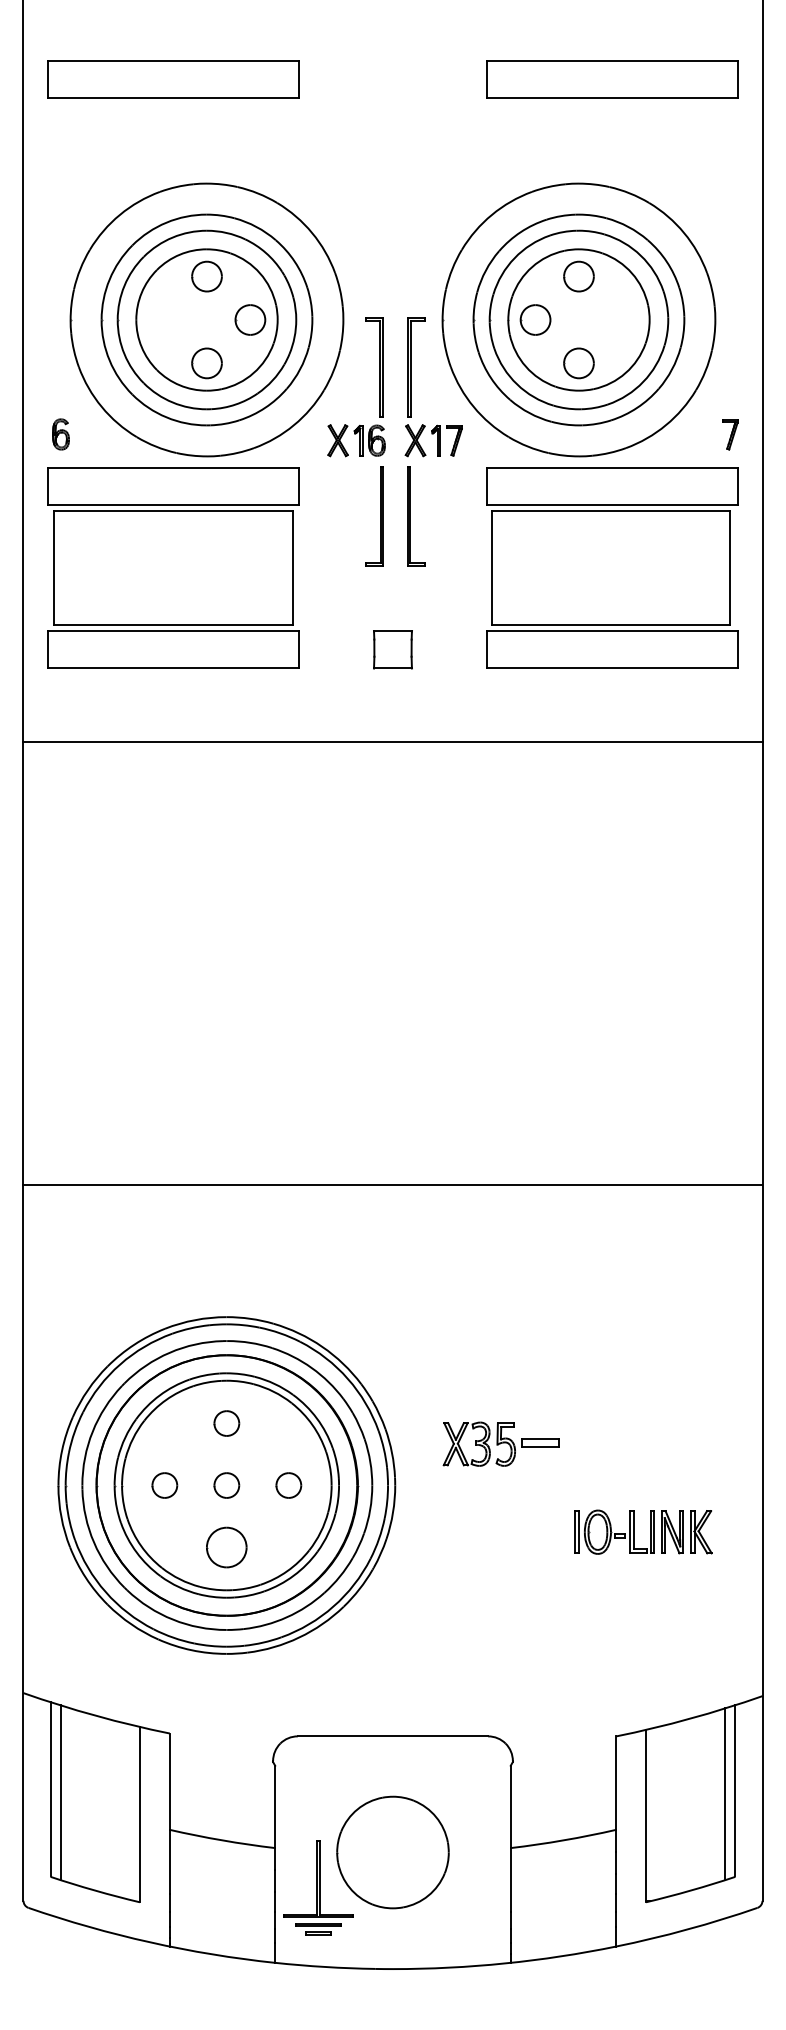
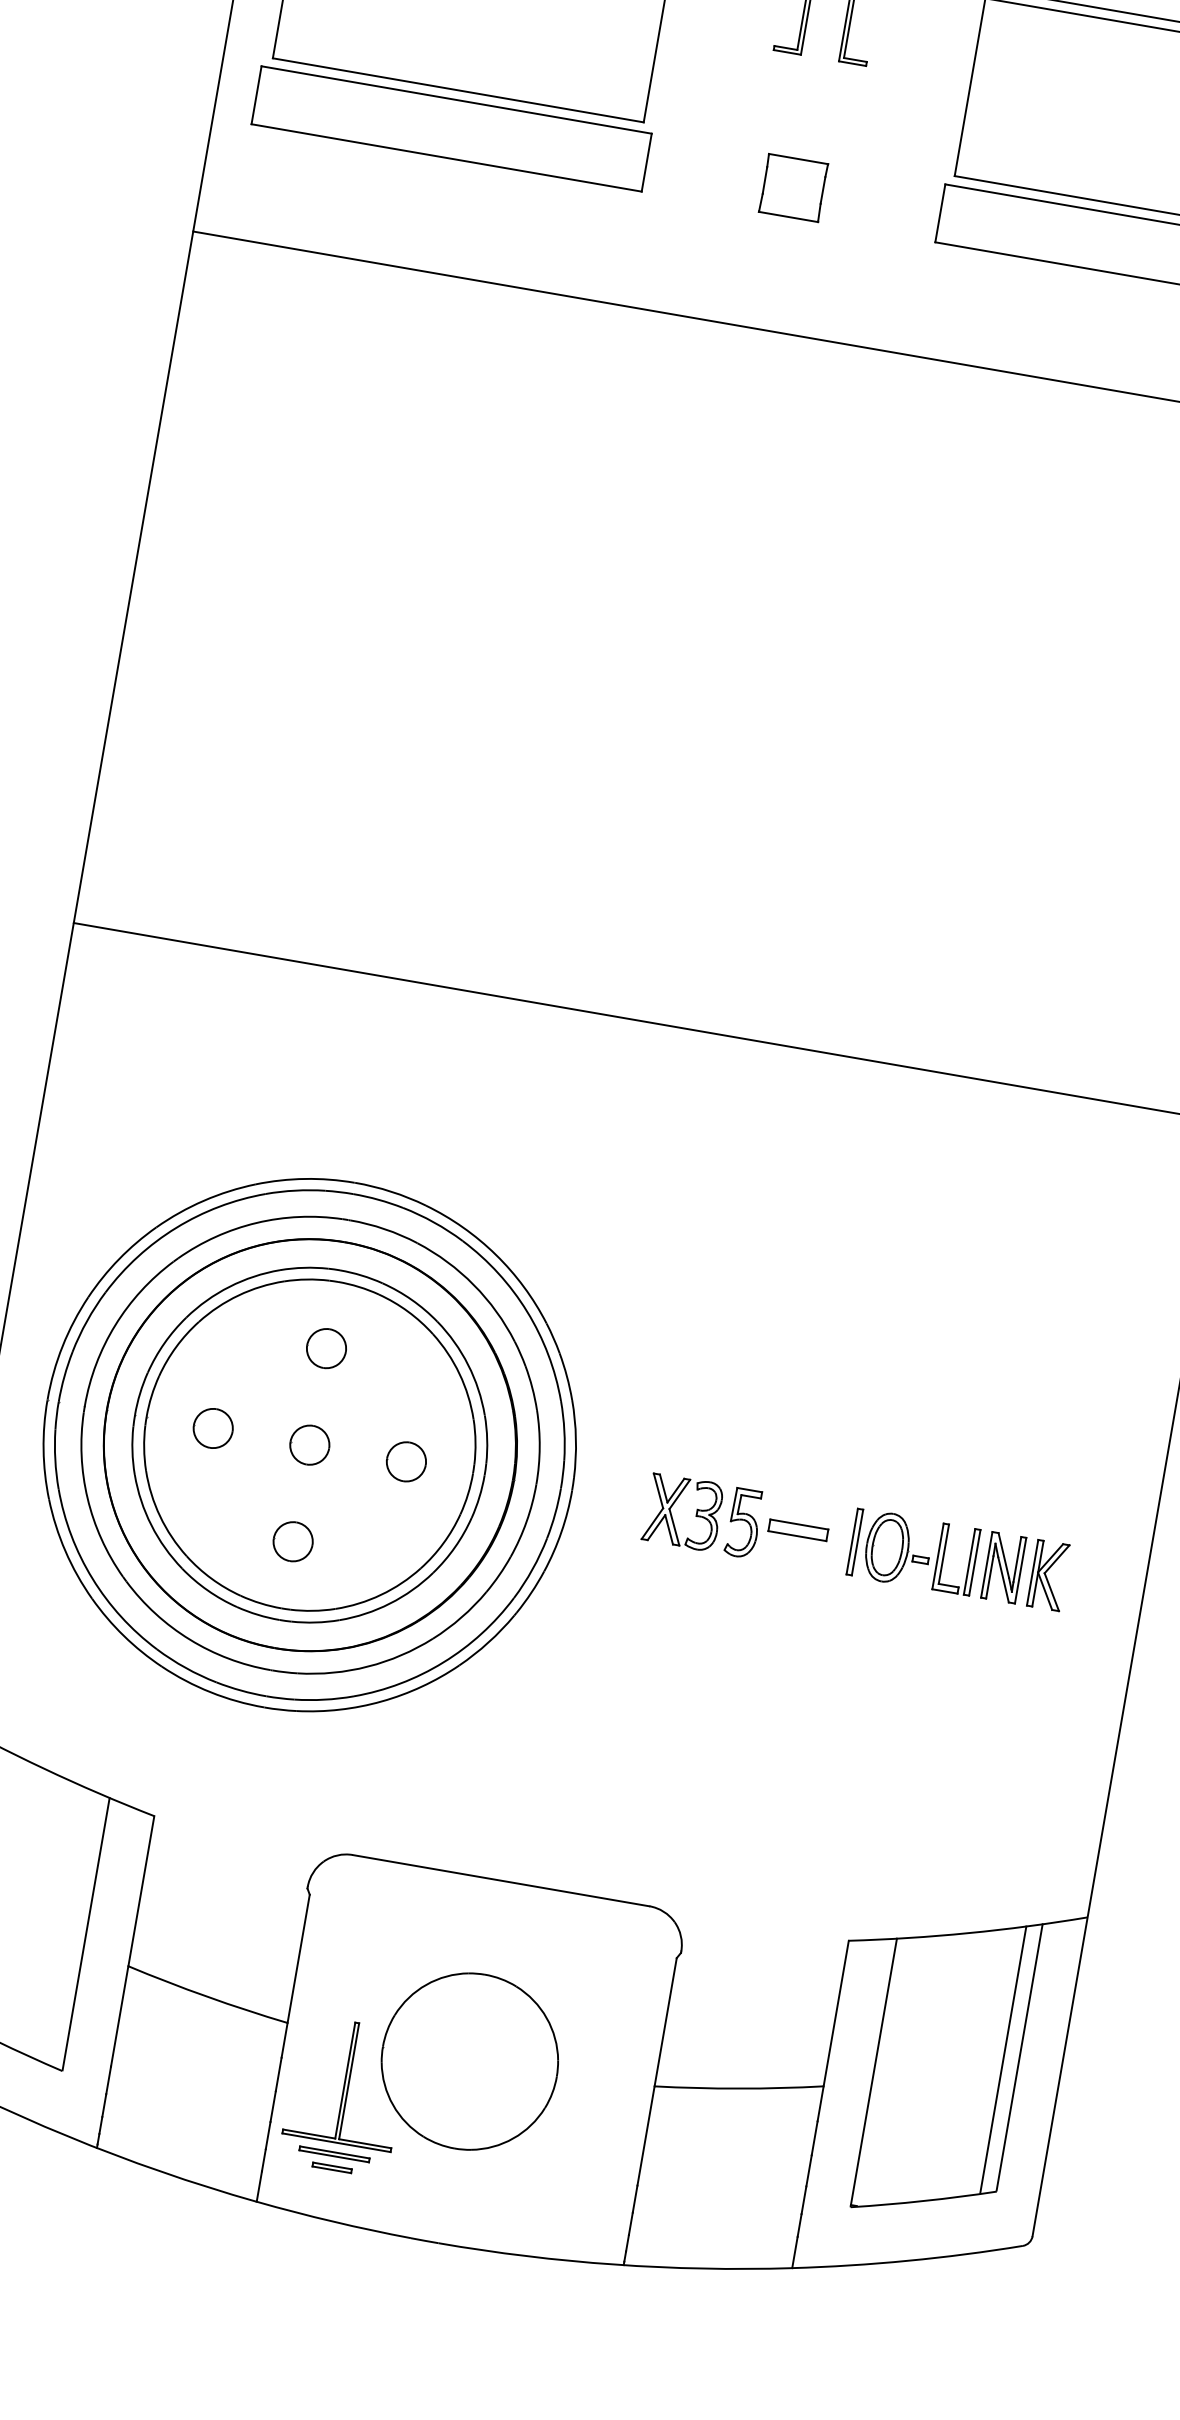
part: (500, 1443) -> (735, 1520), moved
part: (650, 1531) -> (969, 1560), moved
part: (226, 1547) -> (292, 1541), size x0.62

